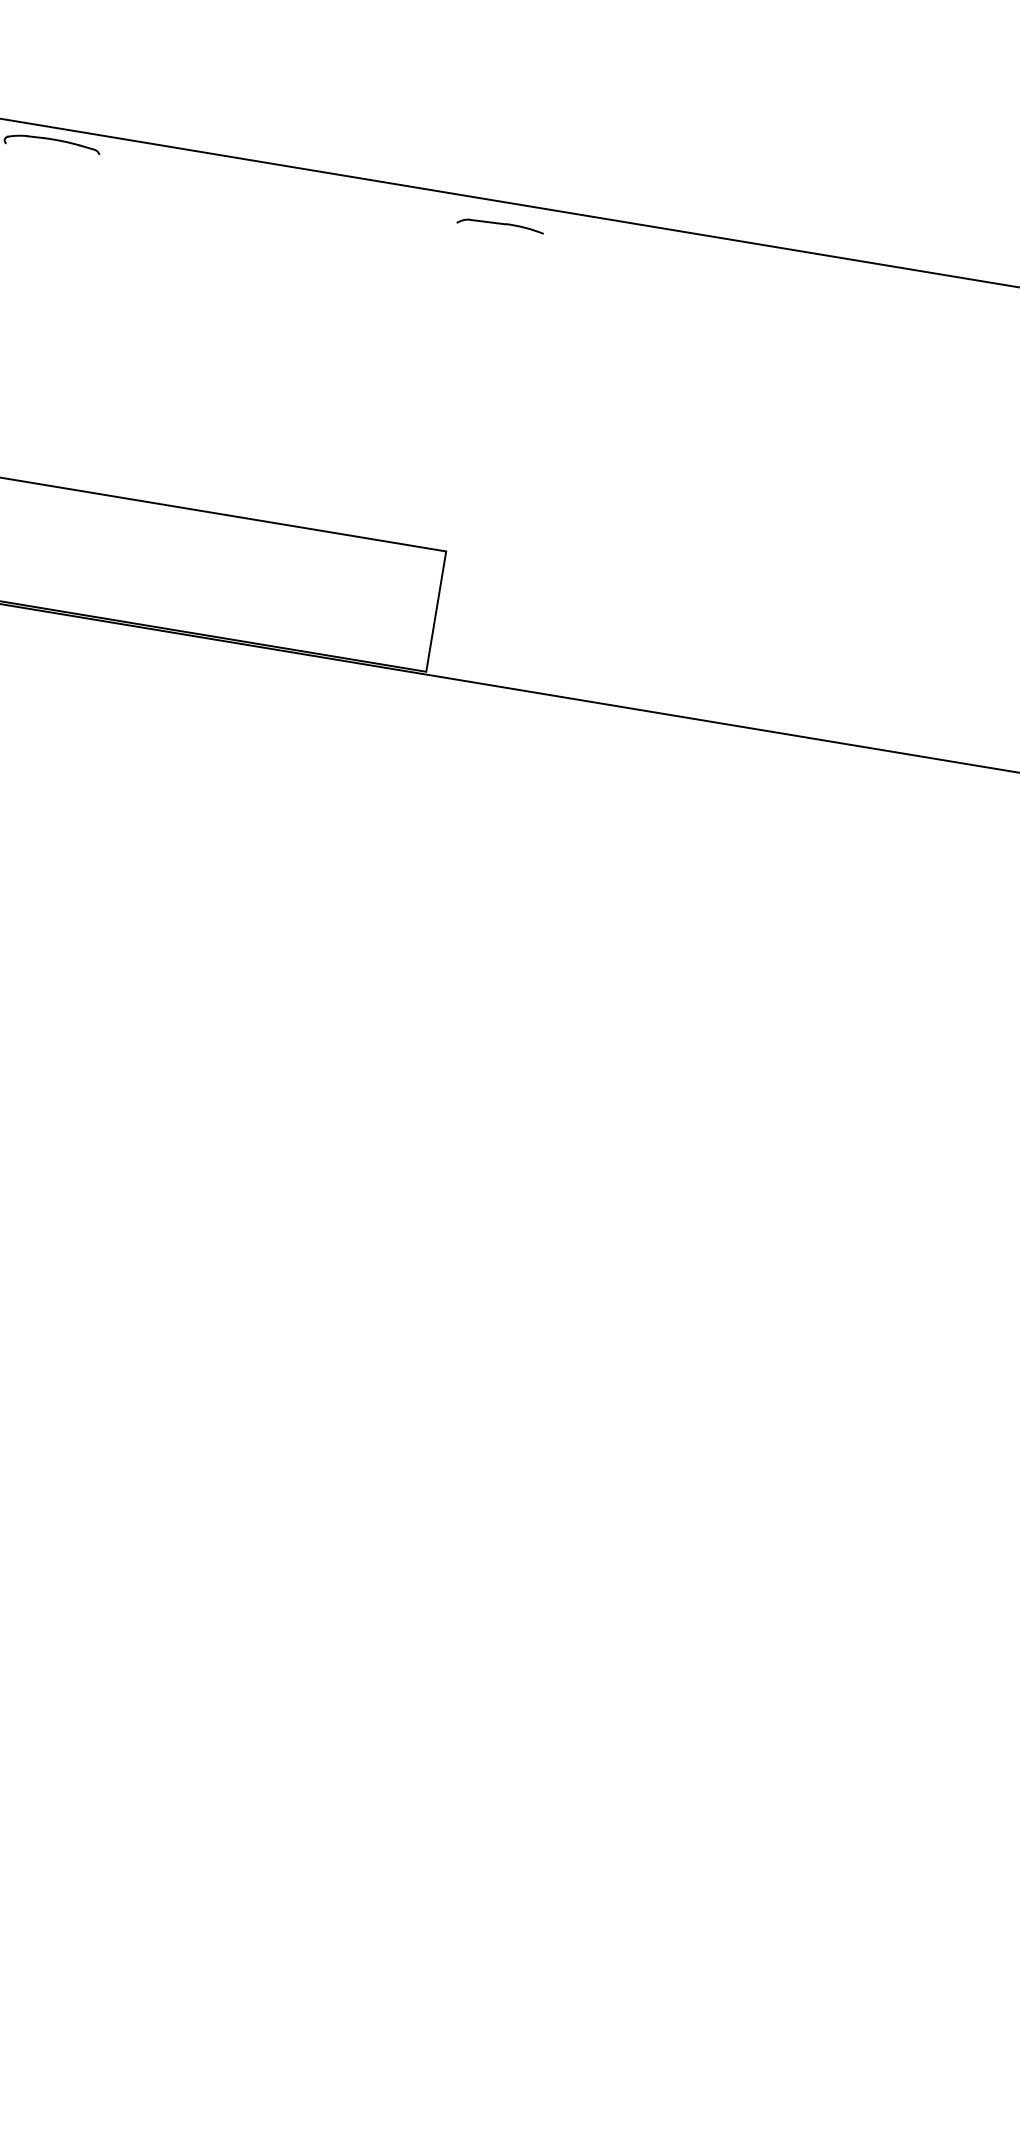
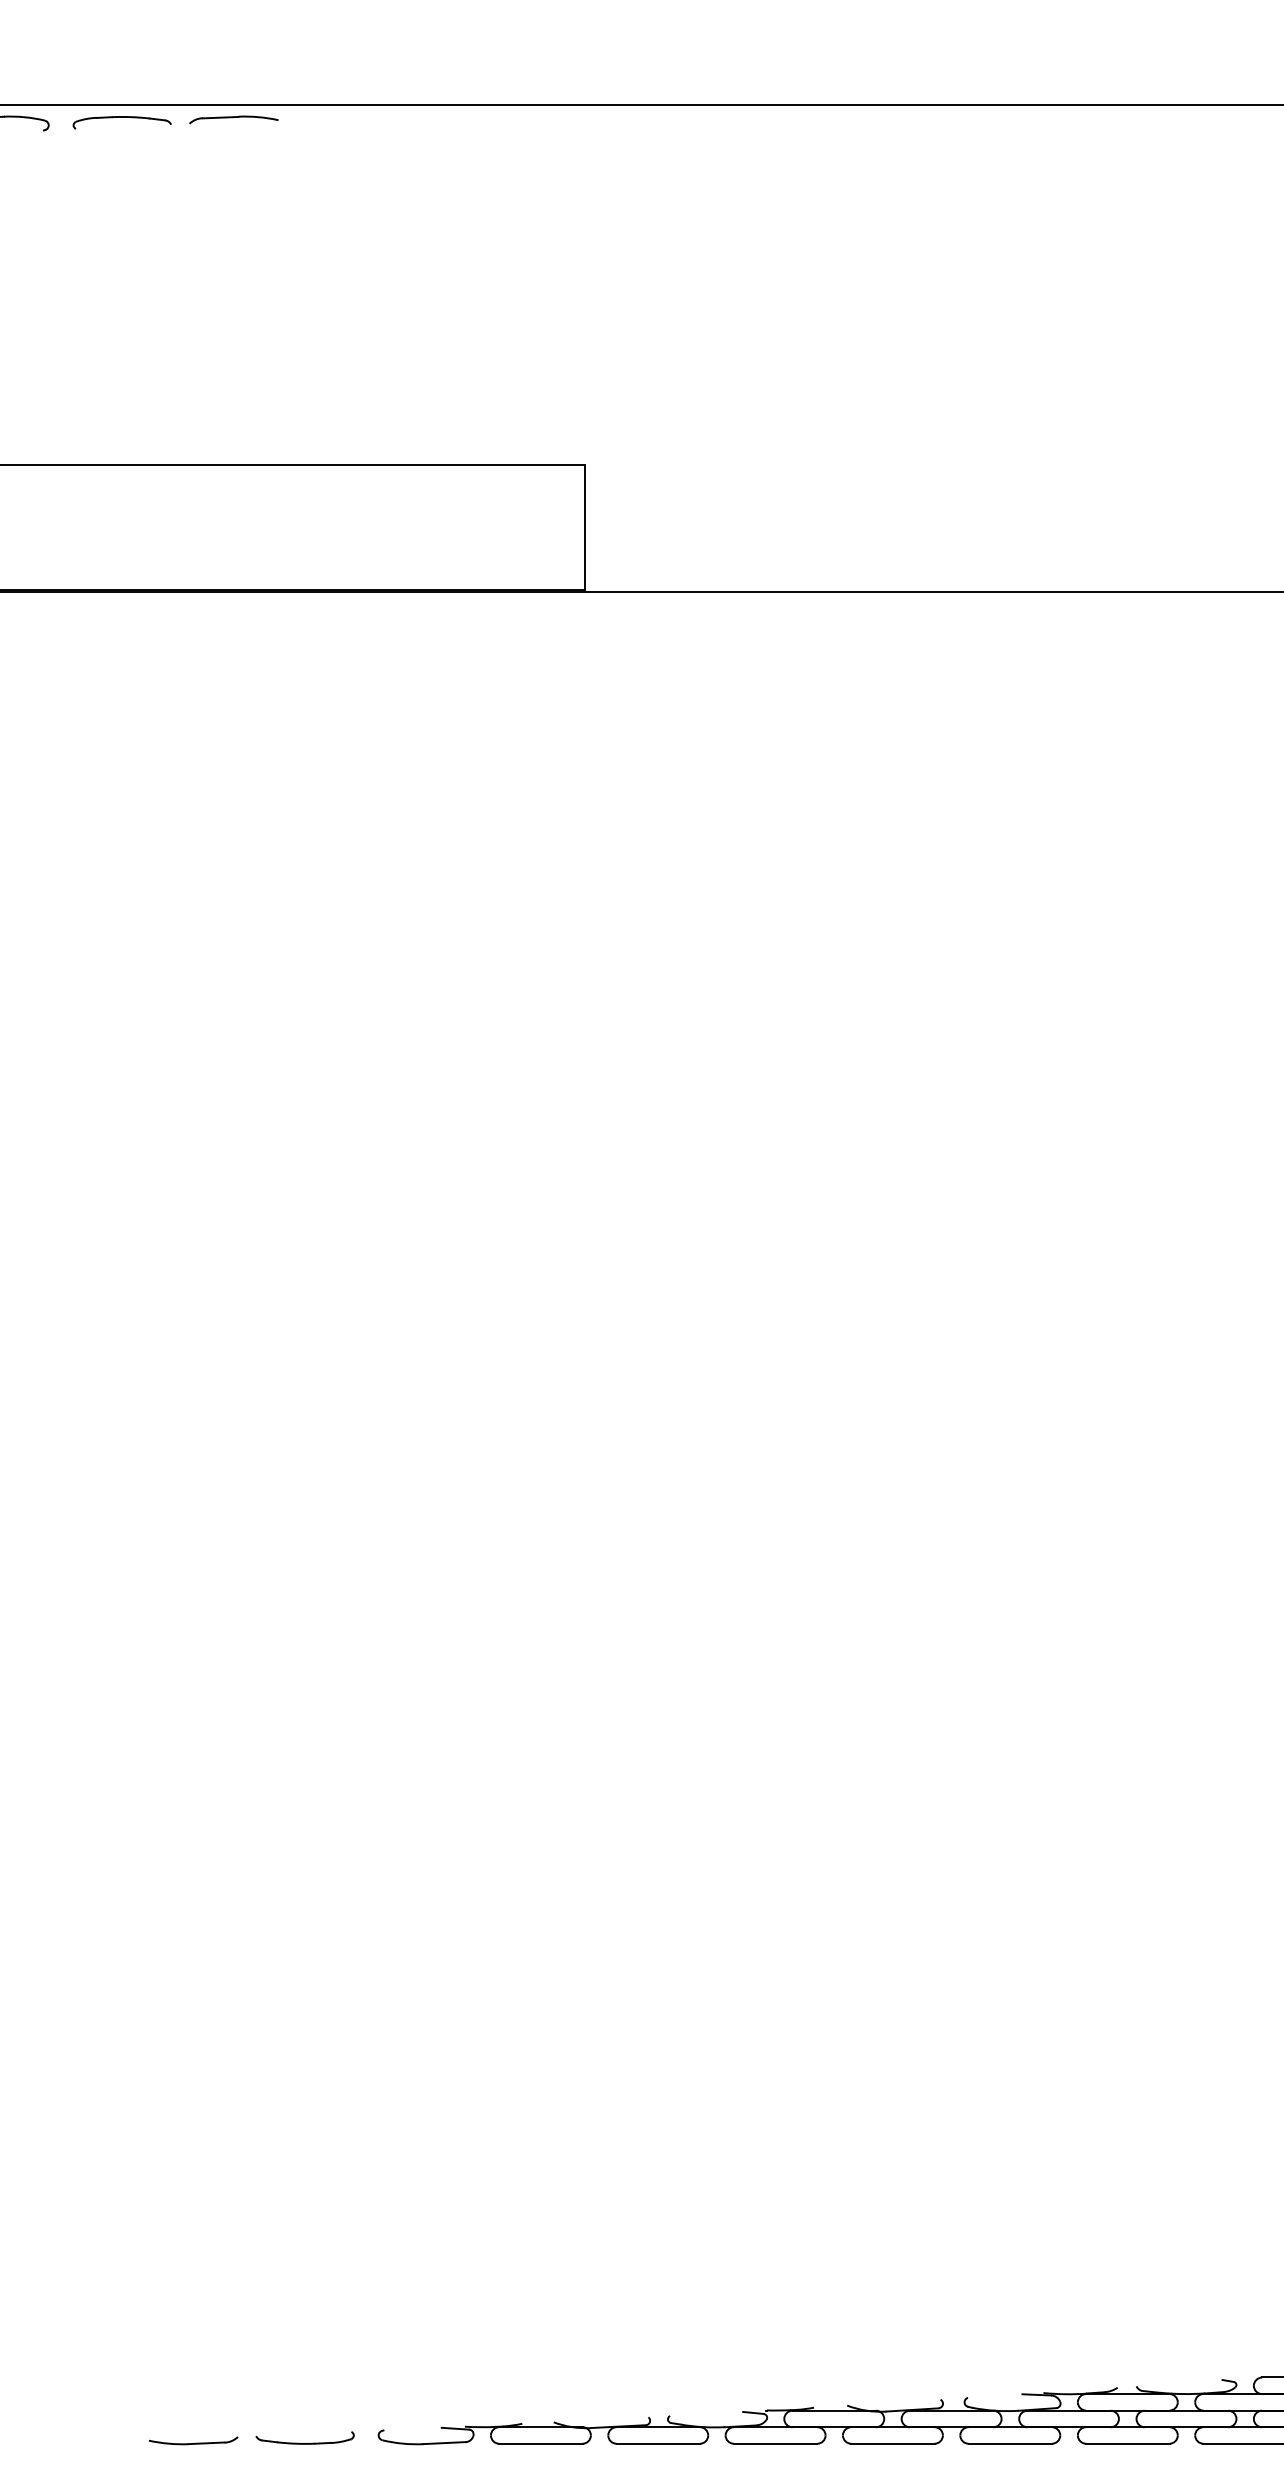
part: (500, 225) -> (233, 119), moved

